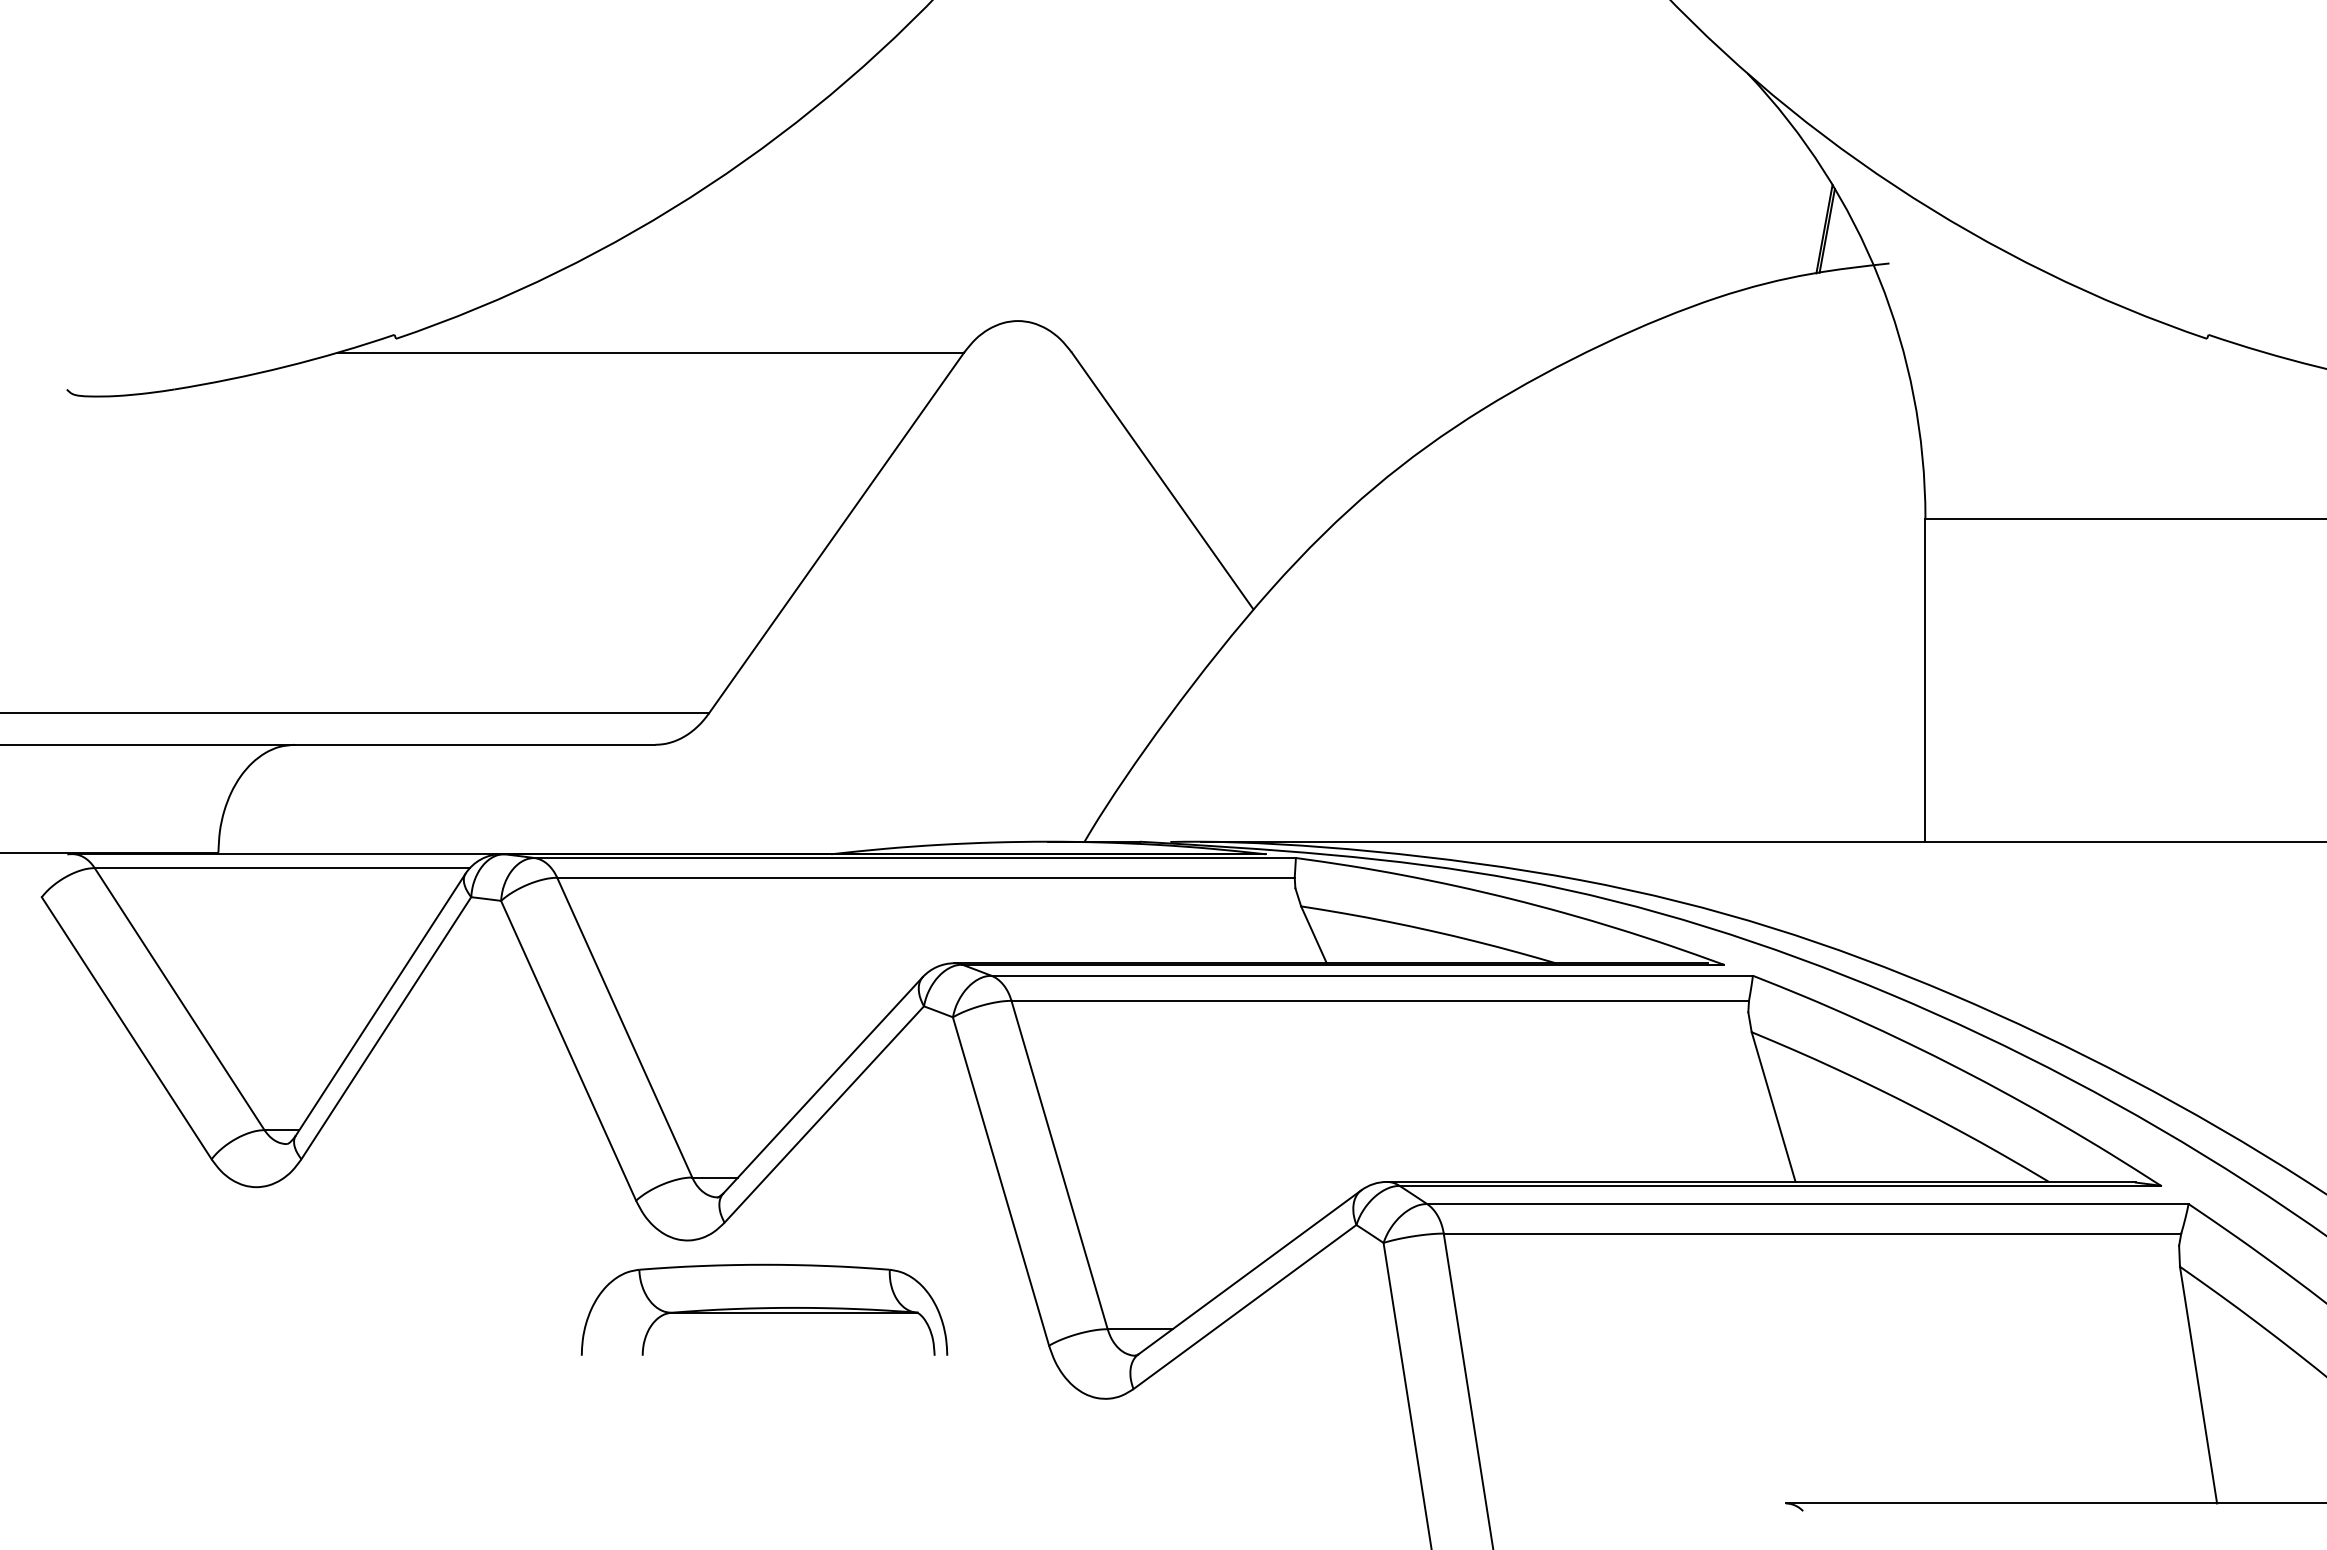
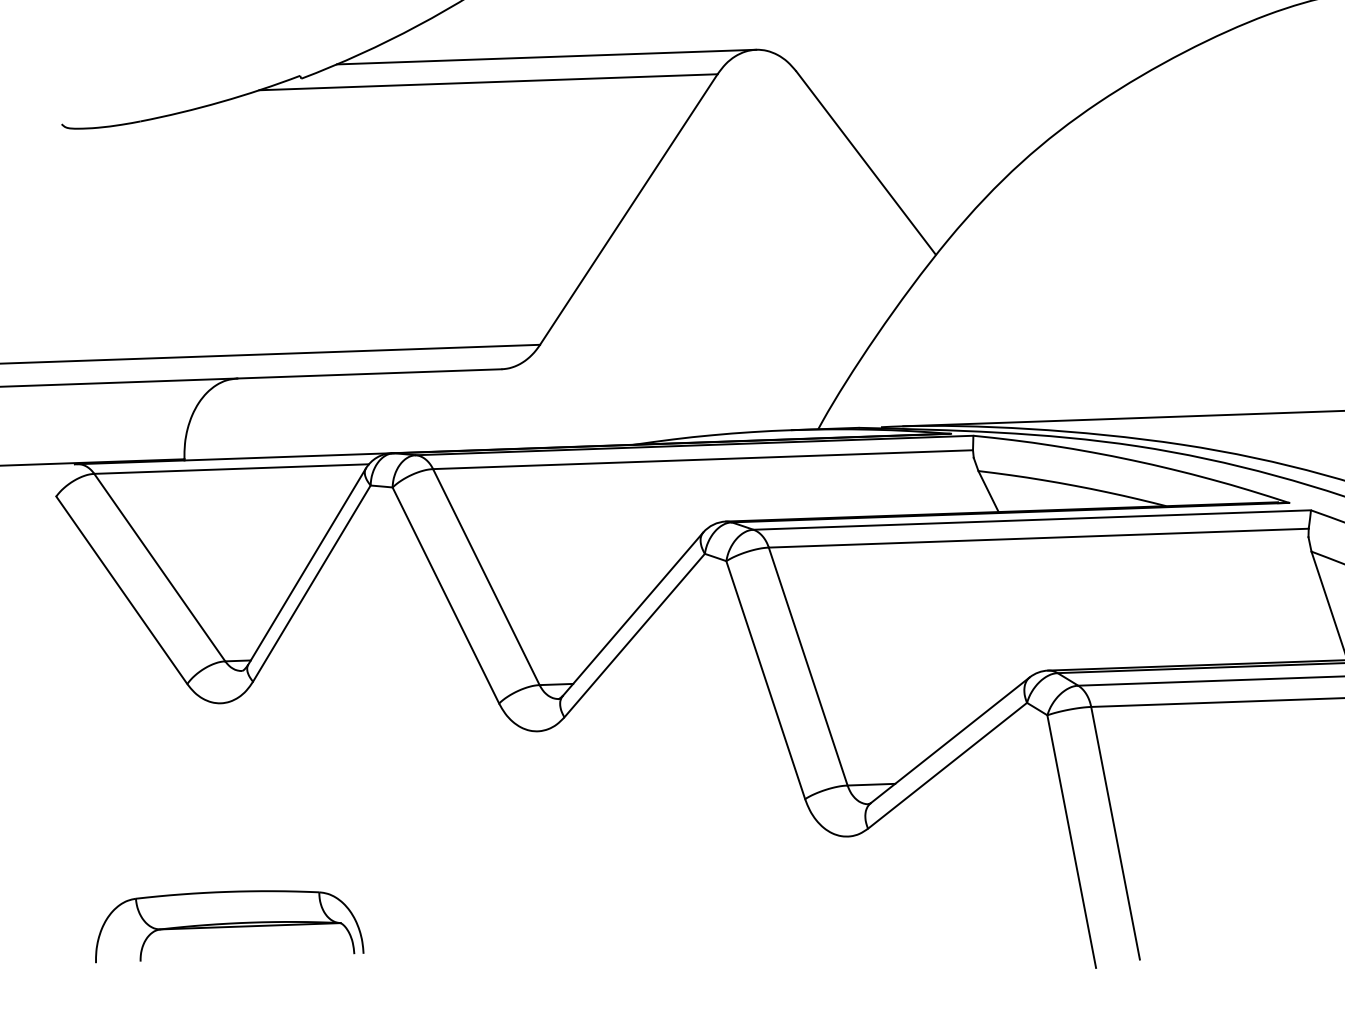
line: (731, 321) -> (546, 57), added
part: (764, 1309) -> (228, 924), moved

